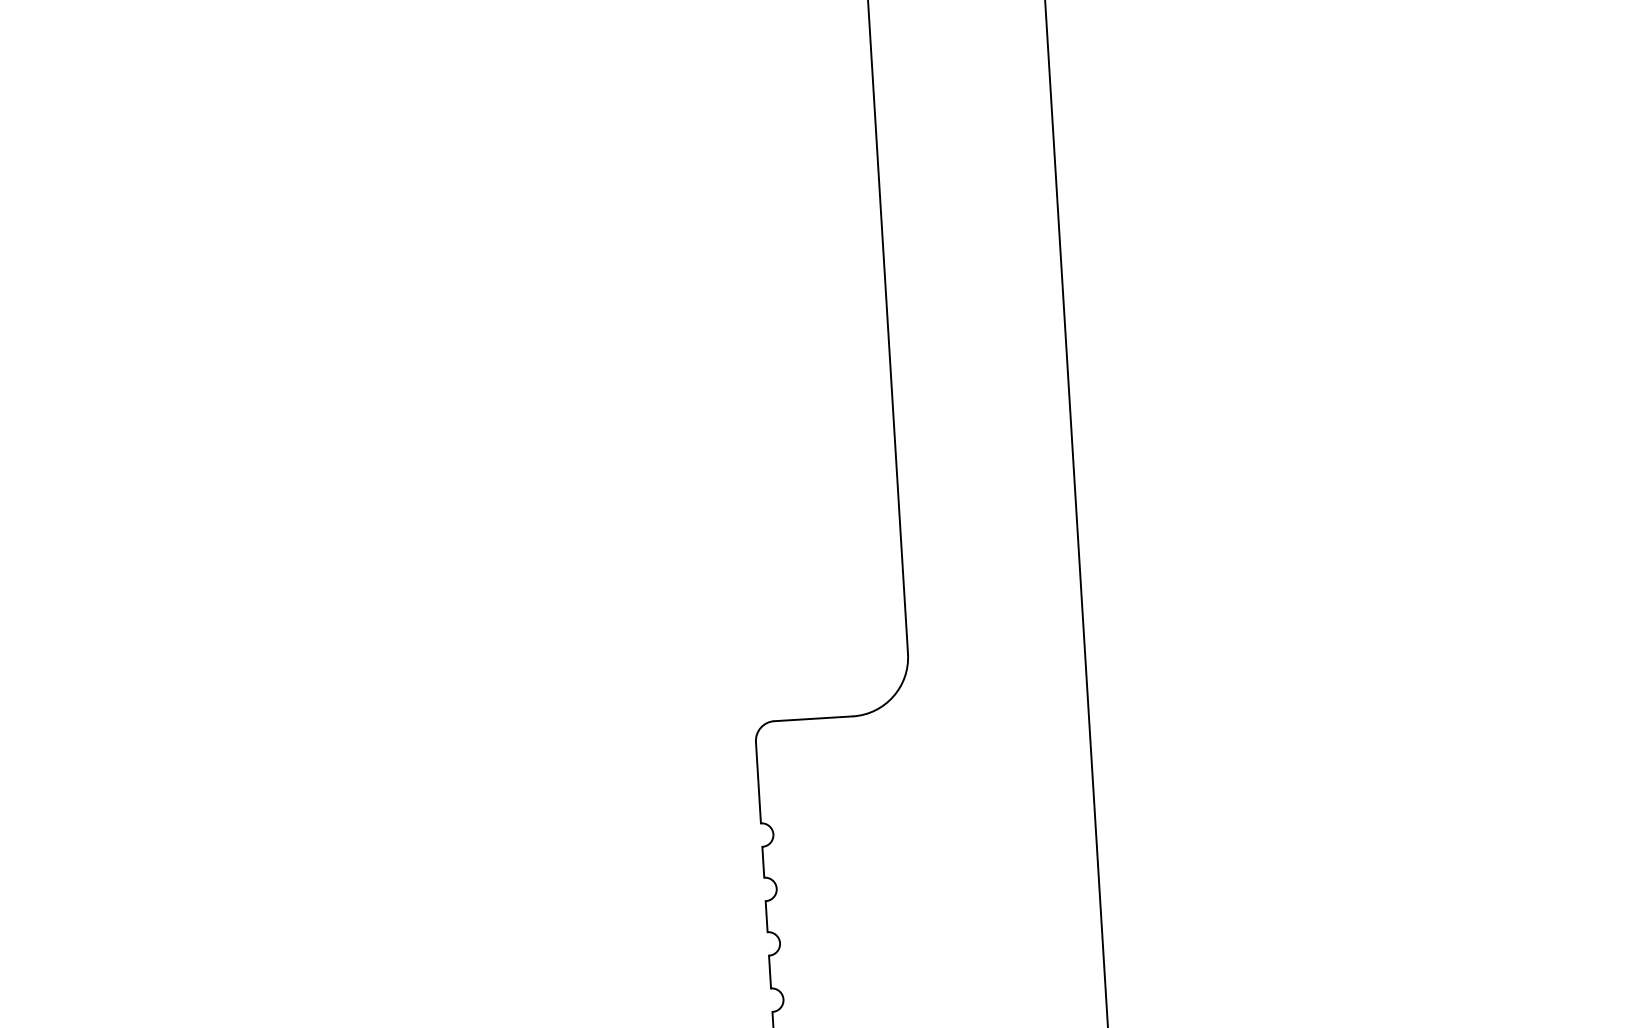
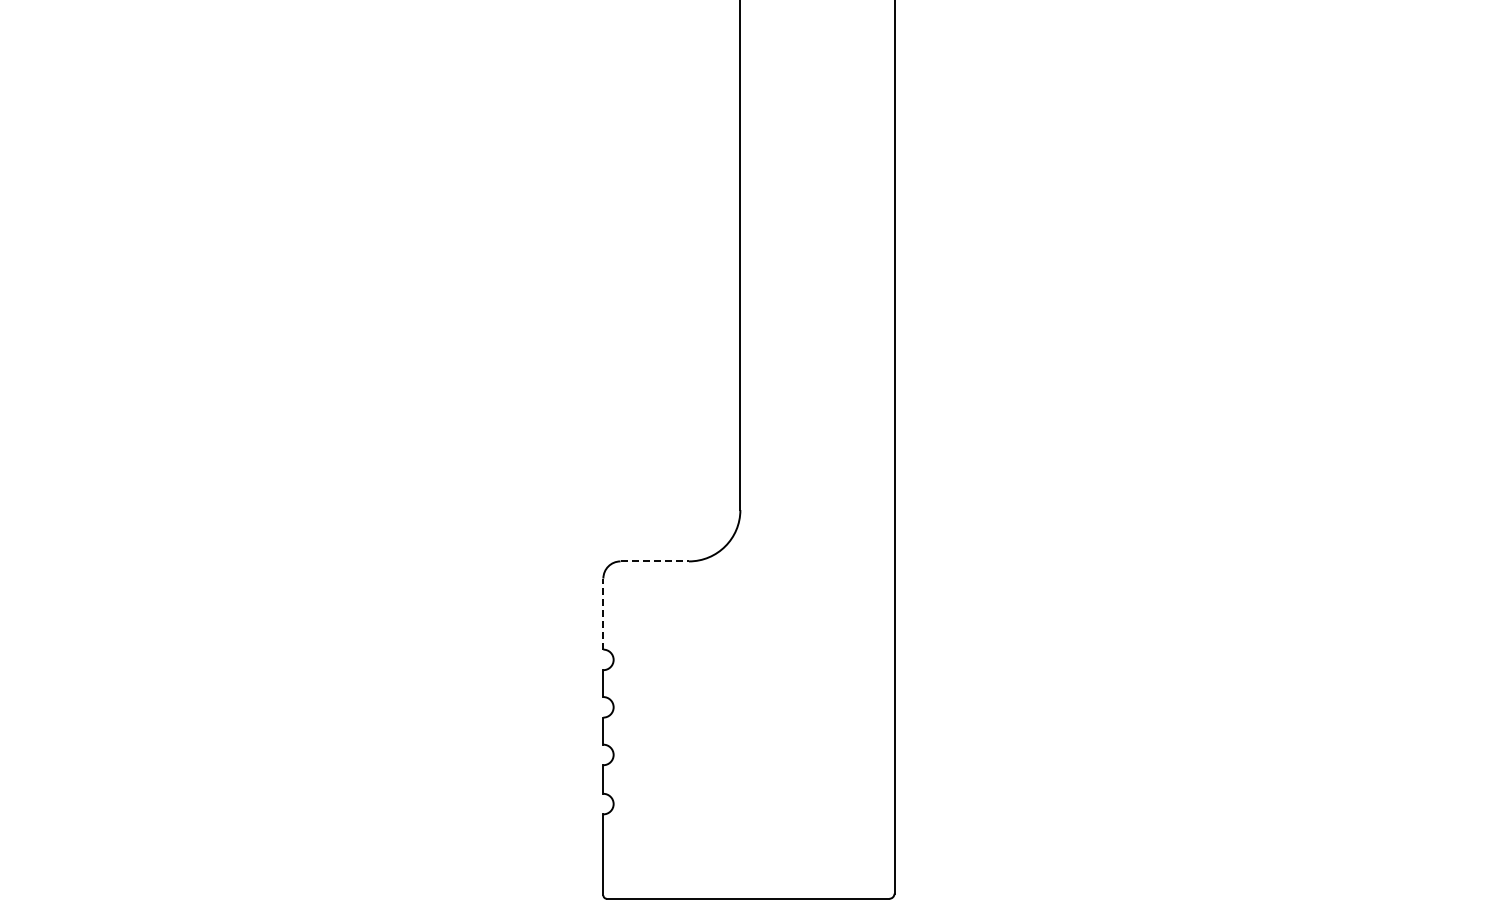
line: (814, 718) -> (655, 561), solid -> dashed
line: (758, 783) -> (603, 614), solid -> dashed

